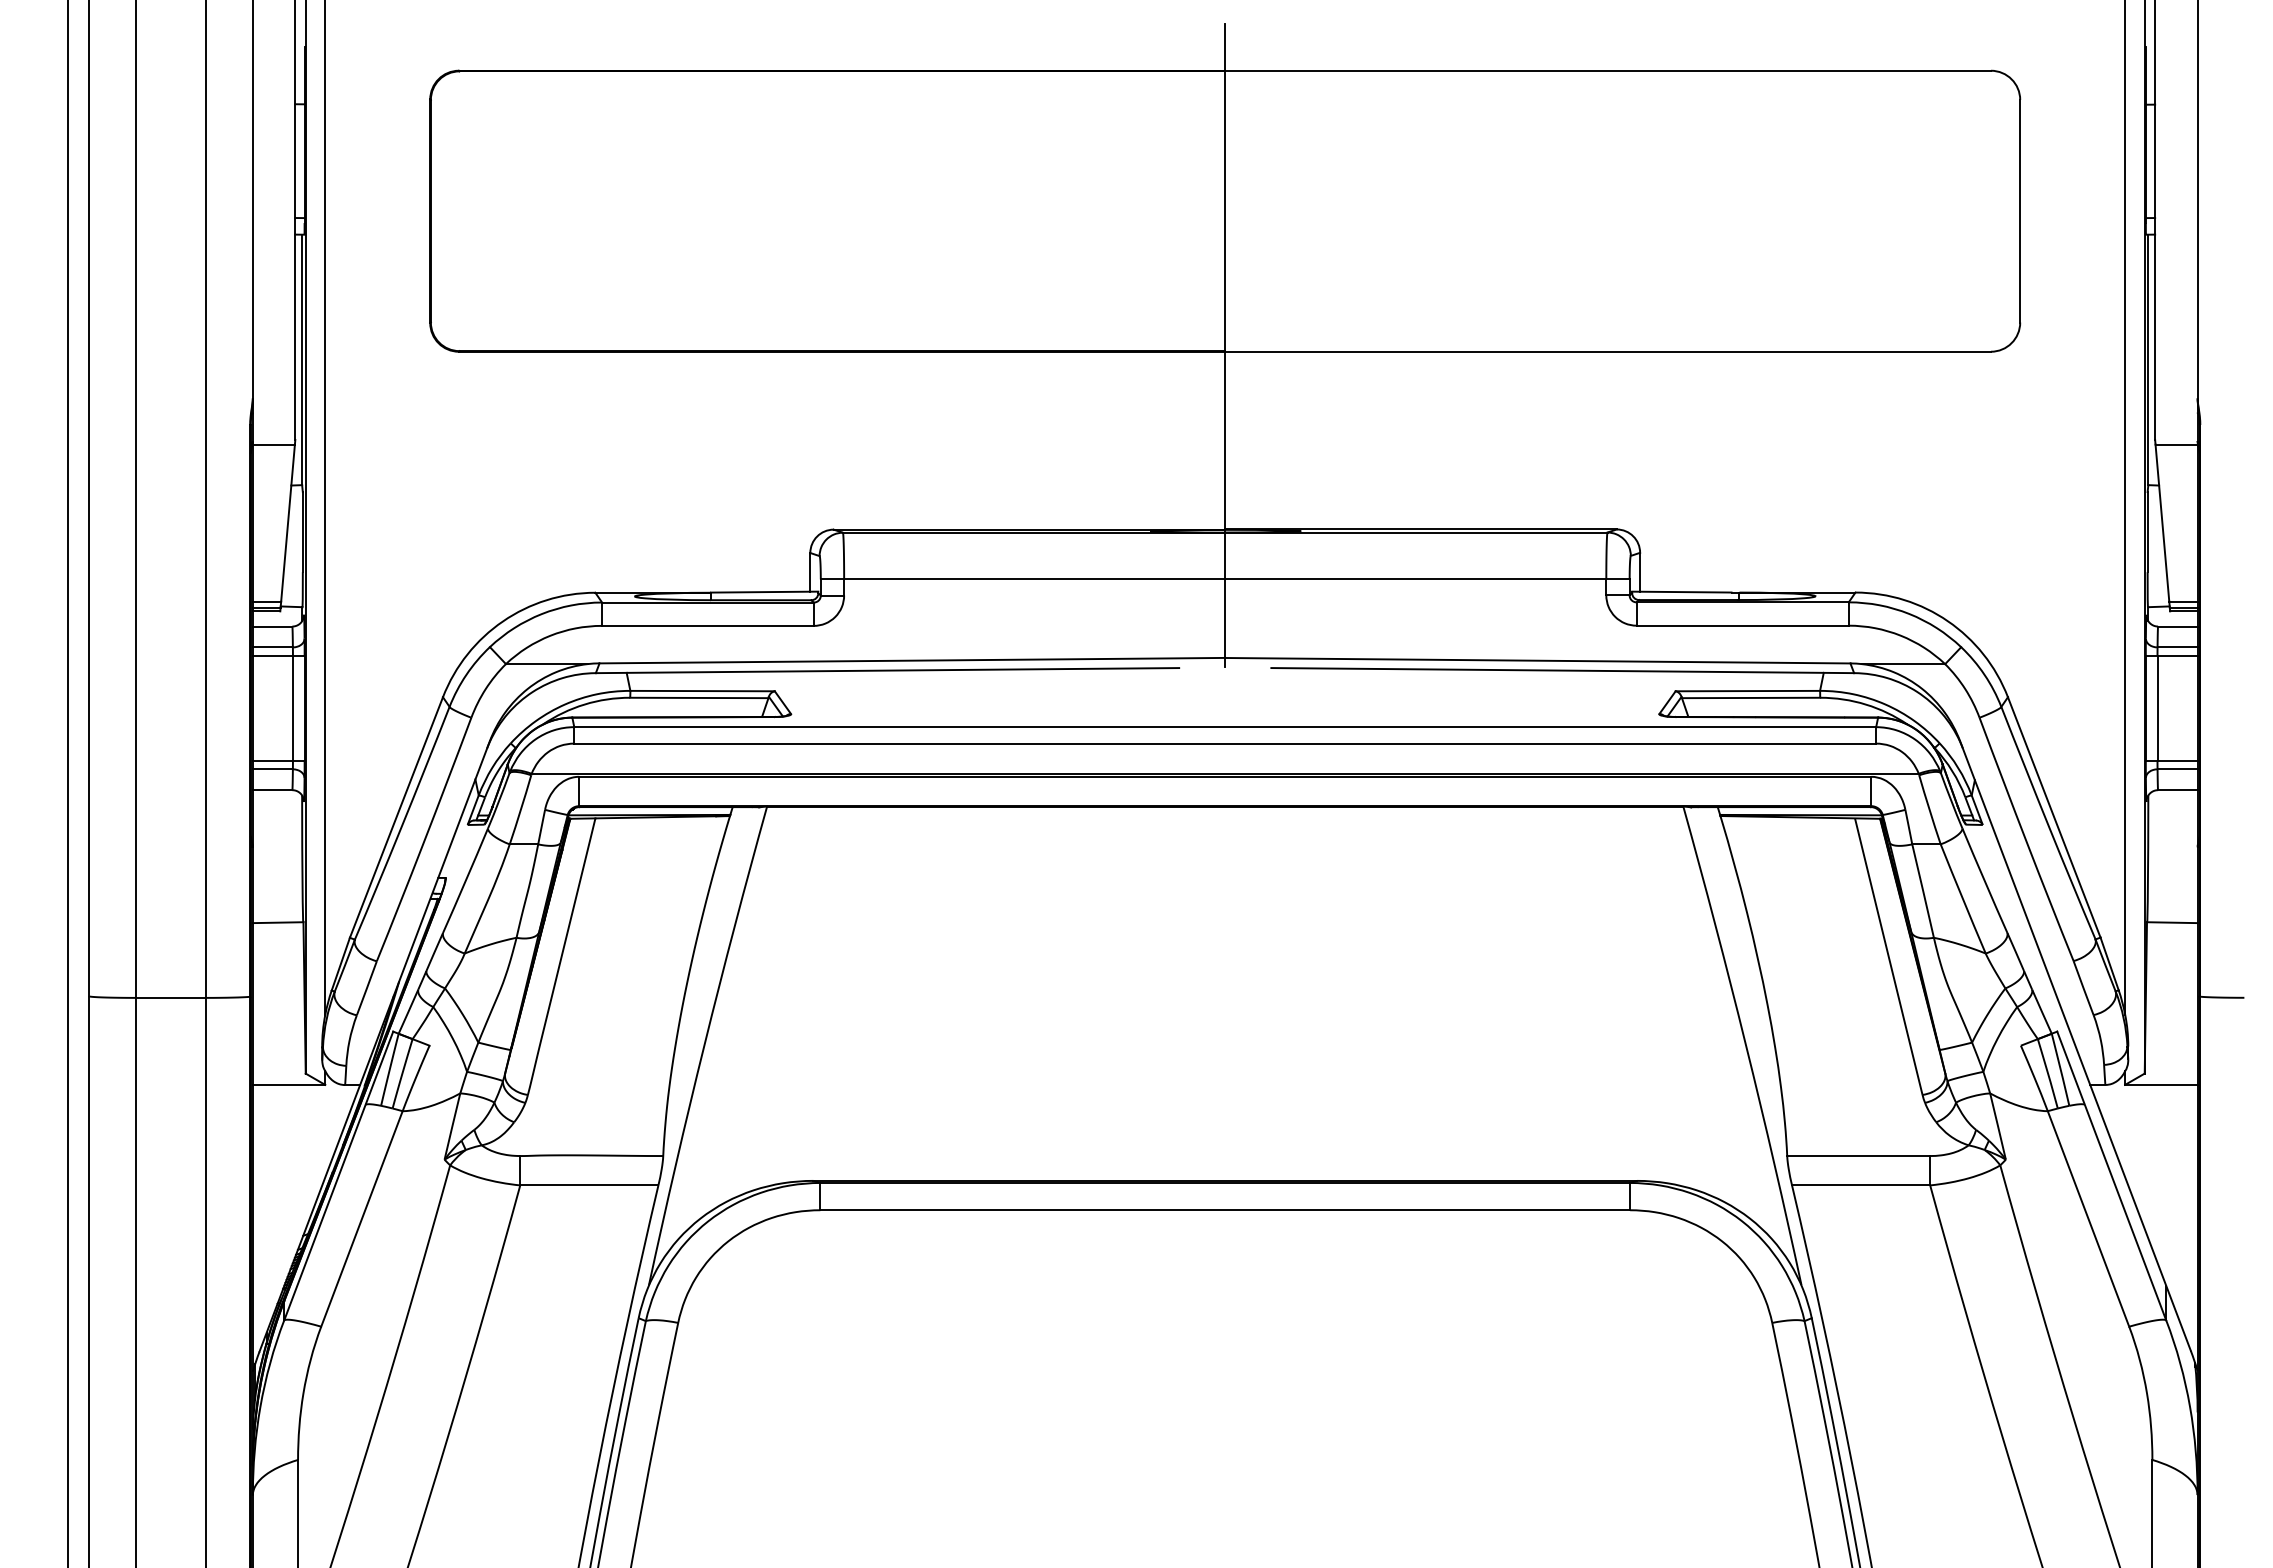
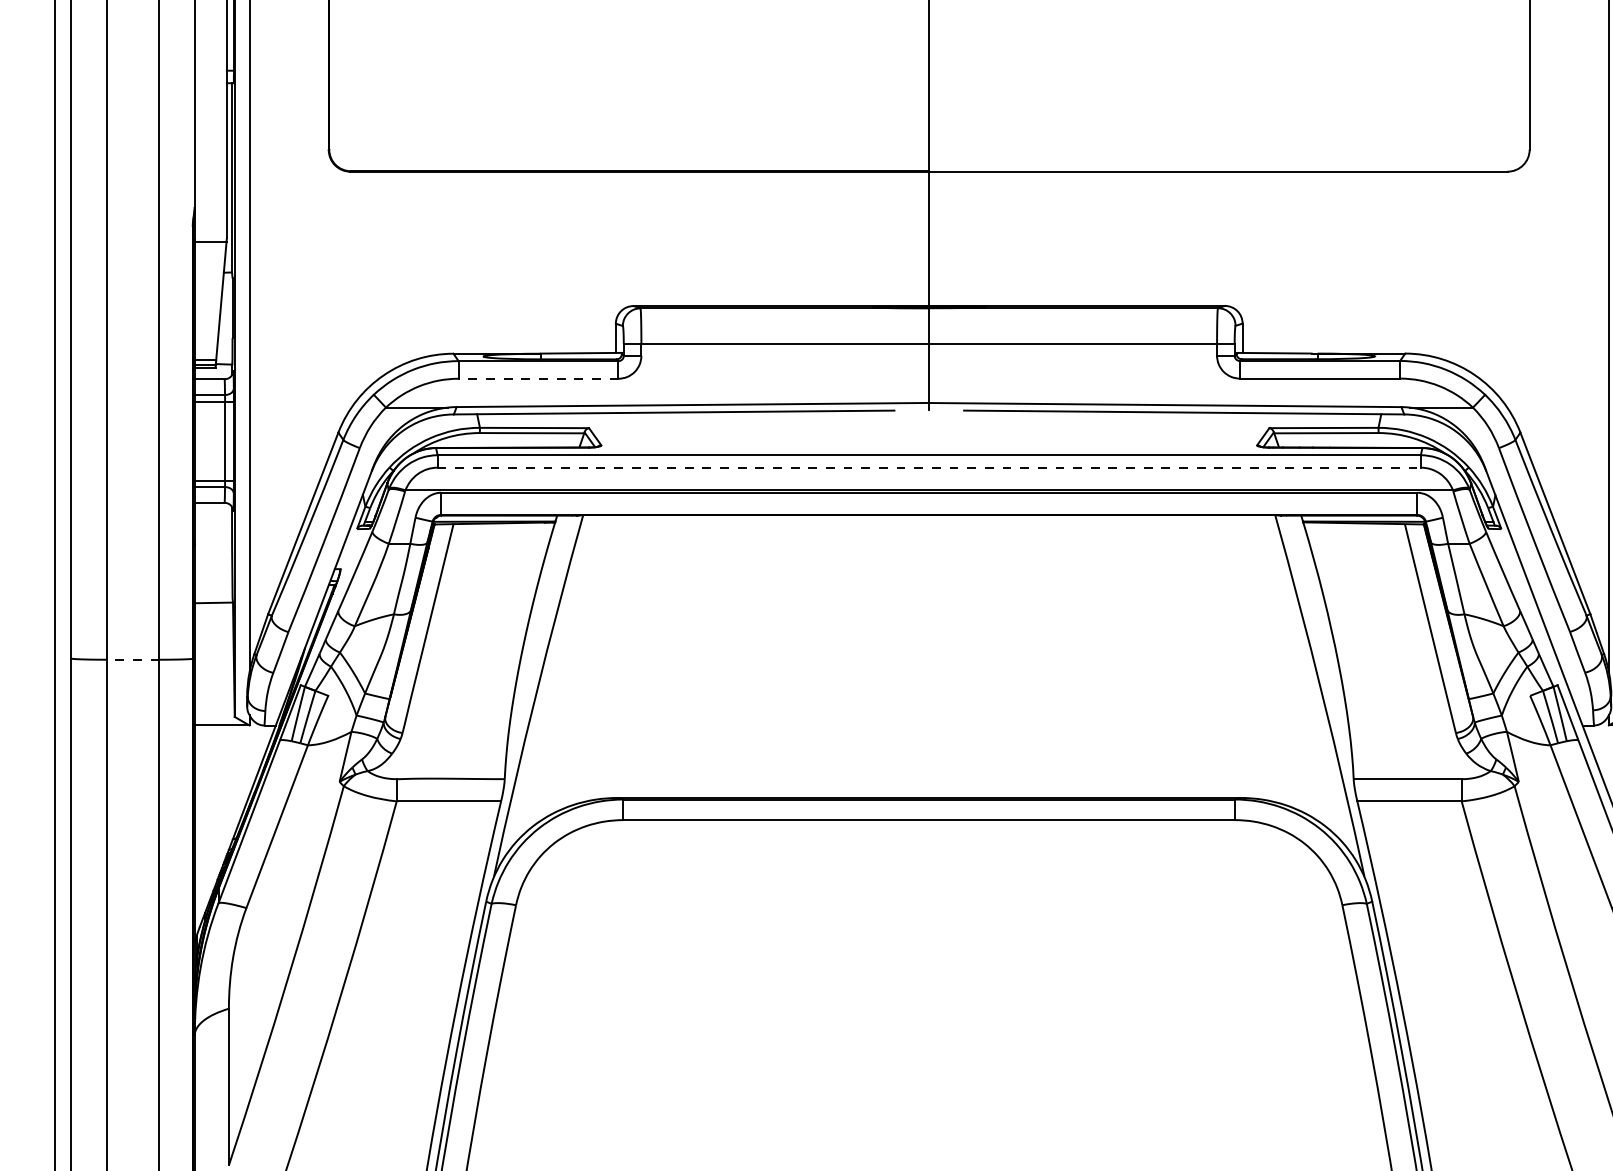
line: (707, 625) -> (538, 378), solid -> dashed
line: (1225, 743) -> (929, 467), solid -> dashed
line: (170, 997) -> (132, 659), solid -> dashed

